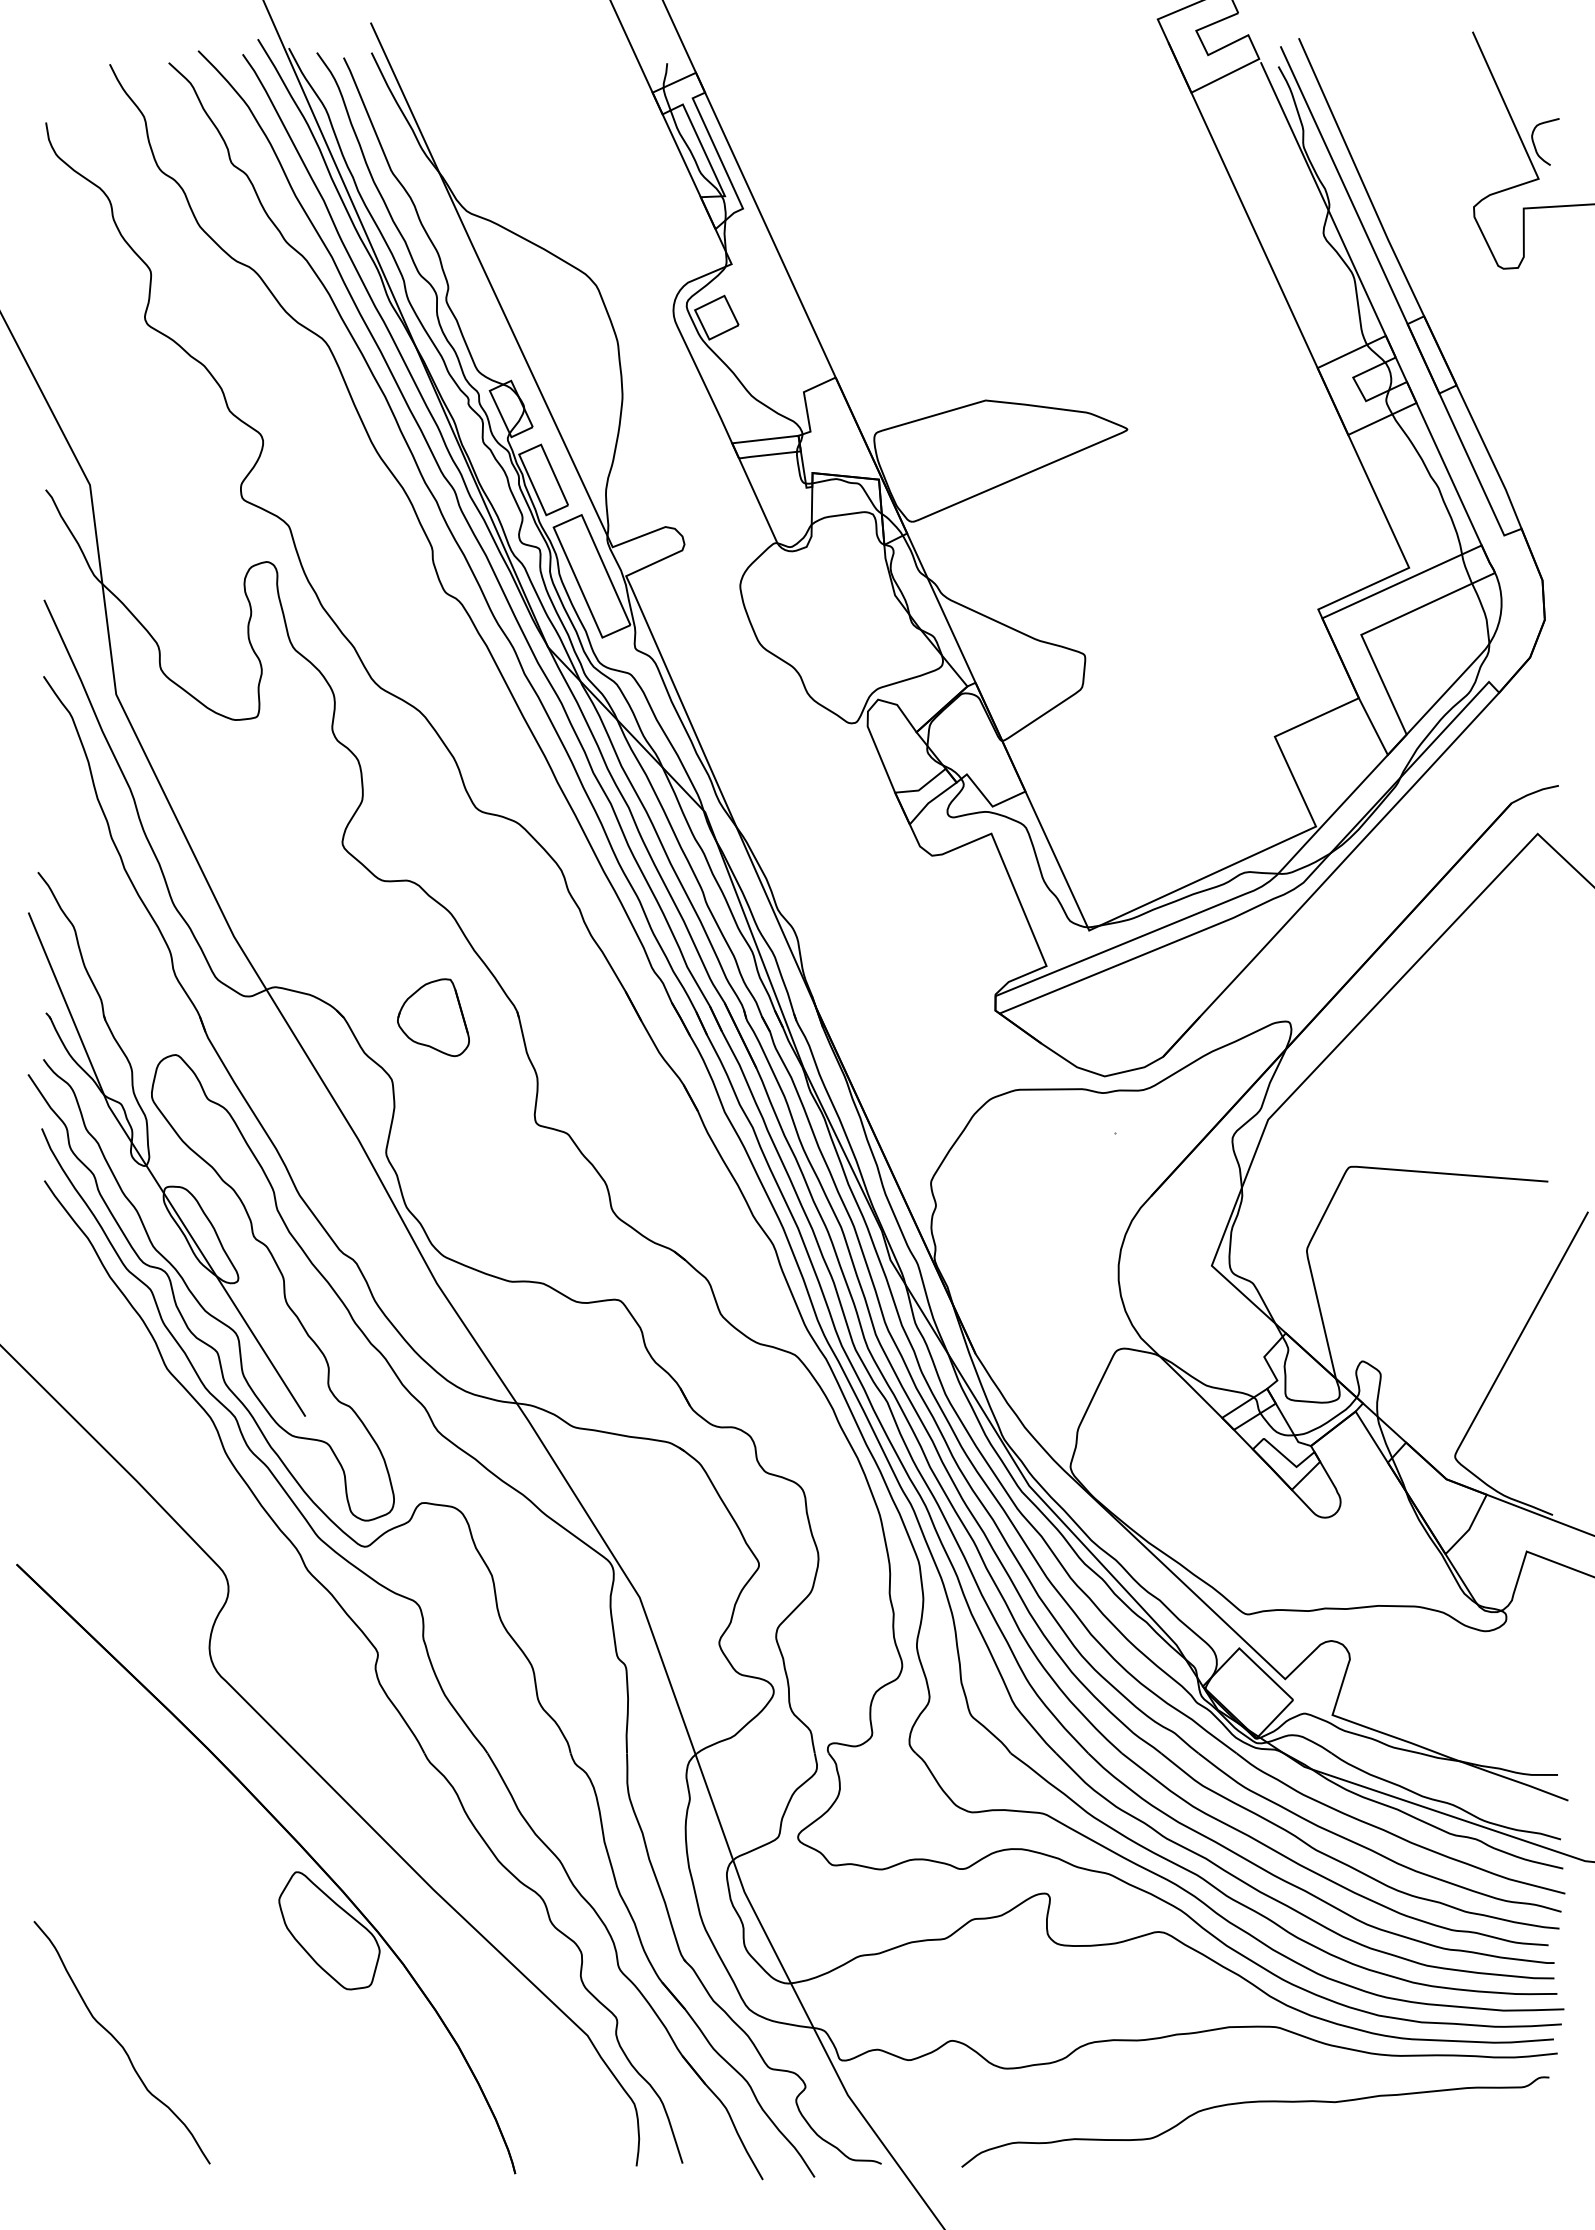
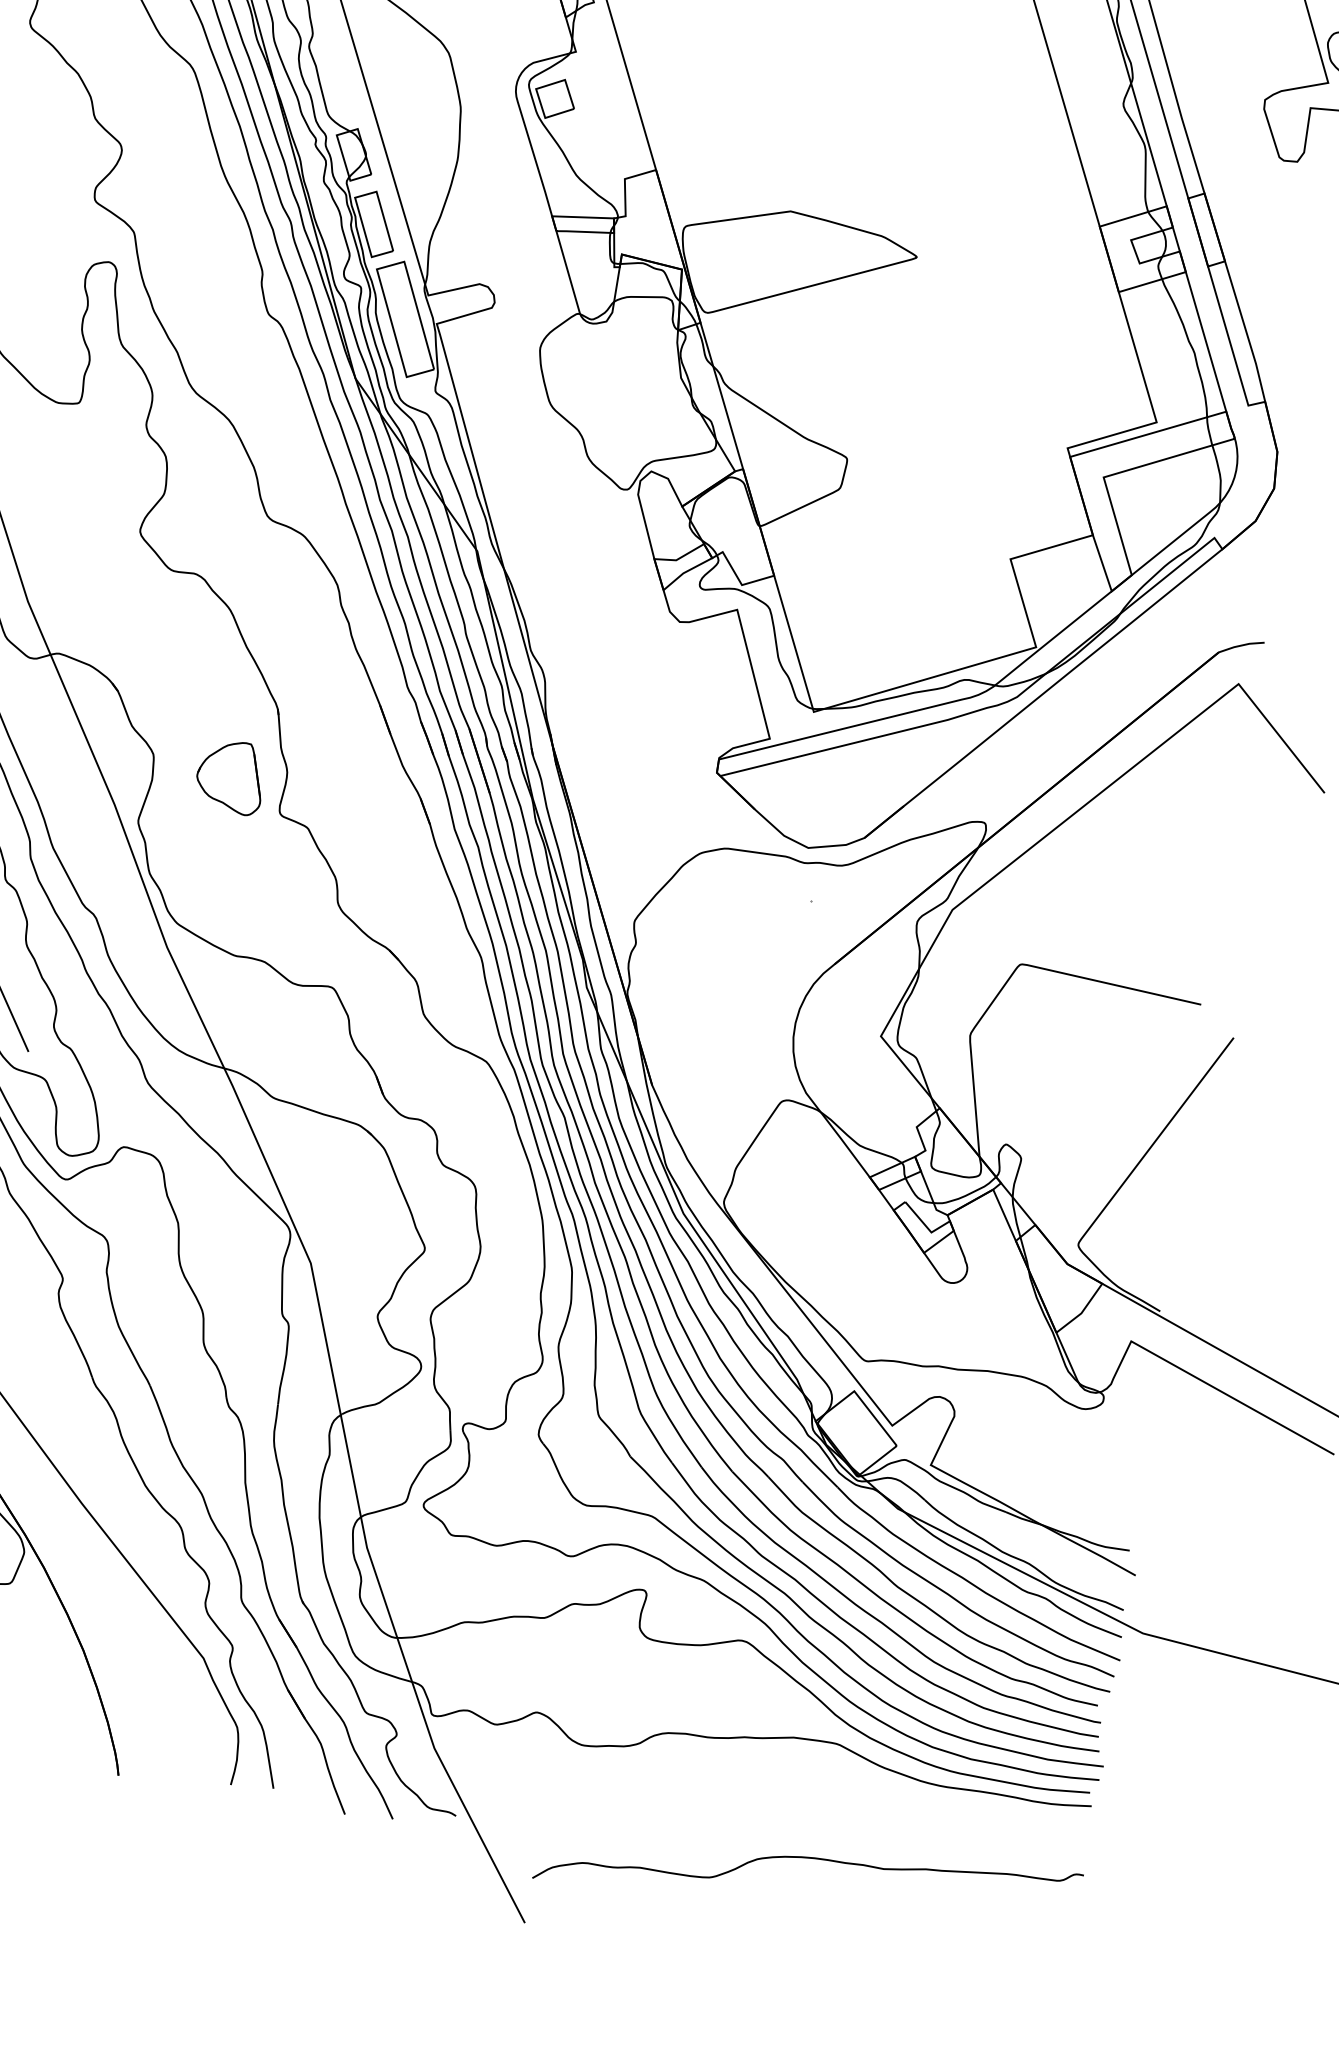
part: (433, 1017) -> (230, 776), moved
curve: (1249, 2103) -> (805, 1858), moved

